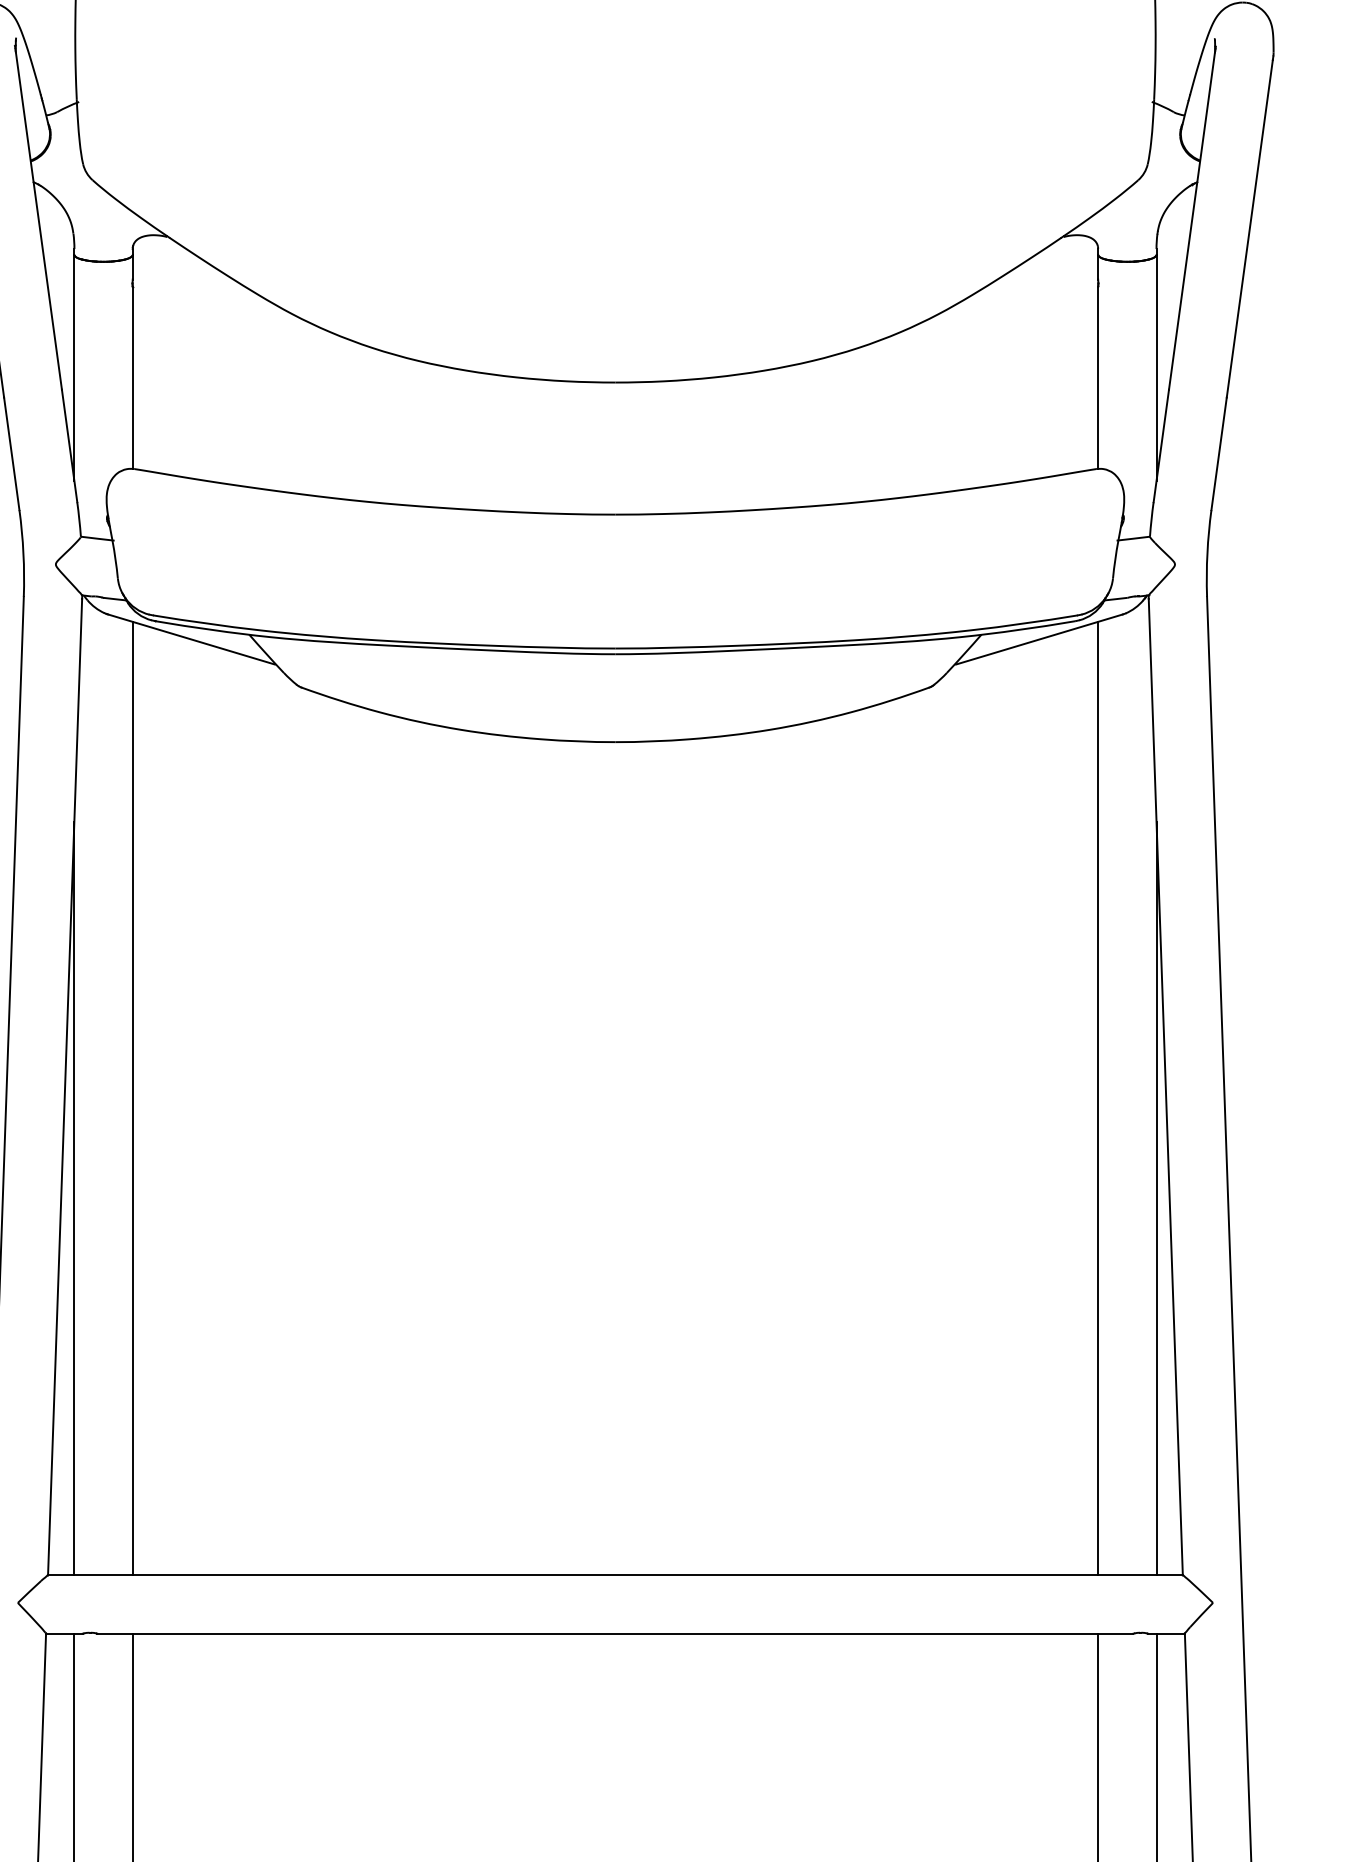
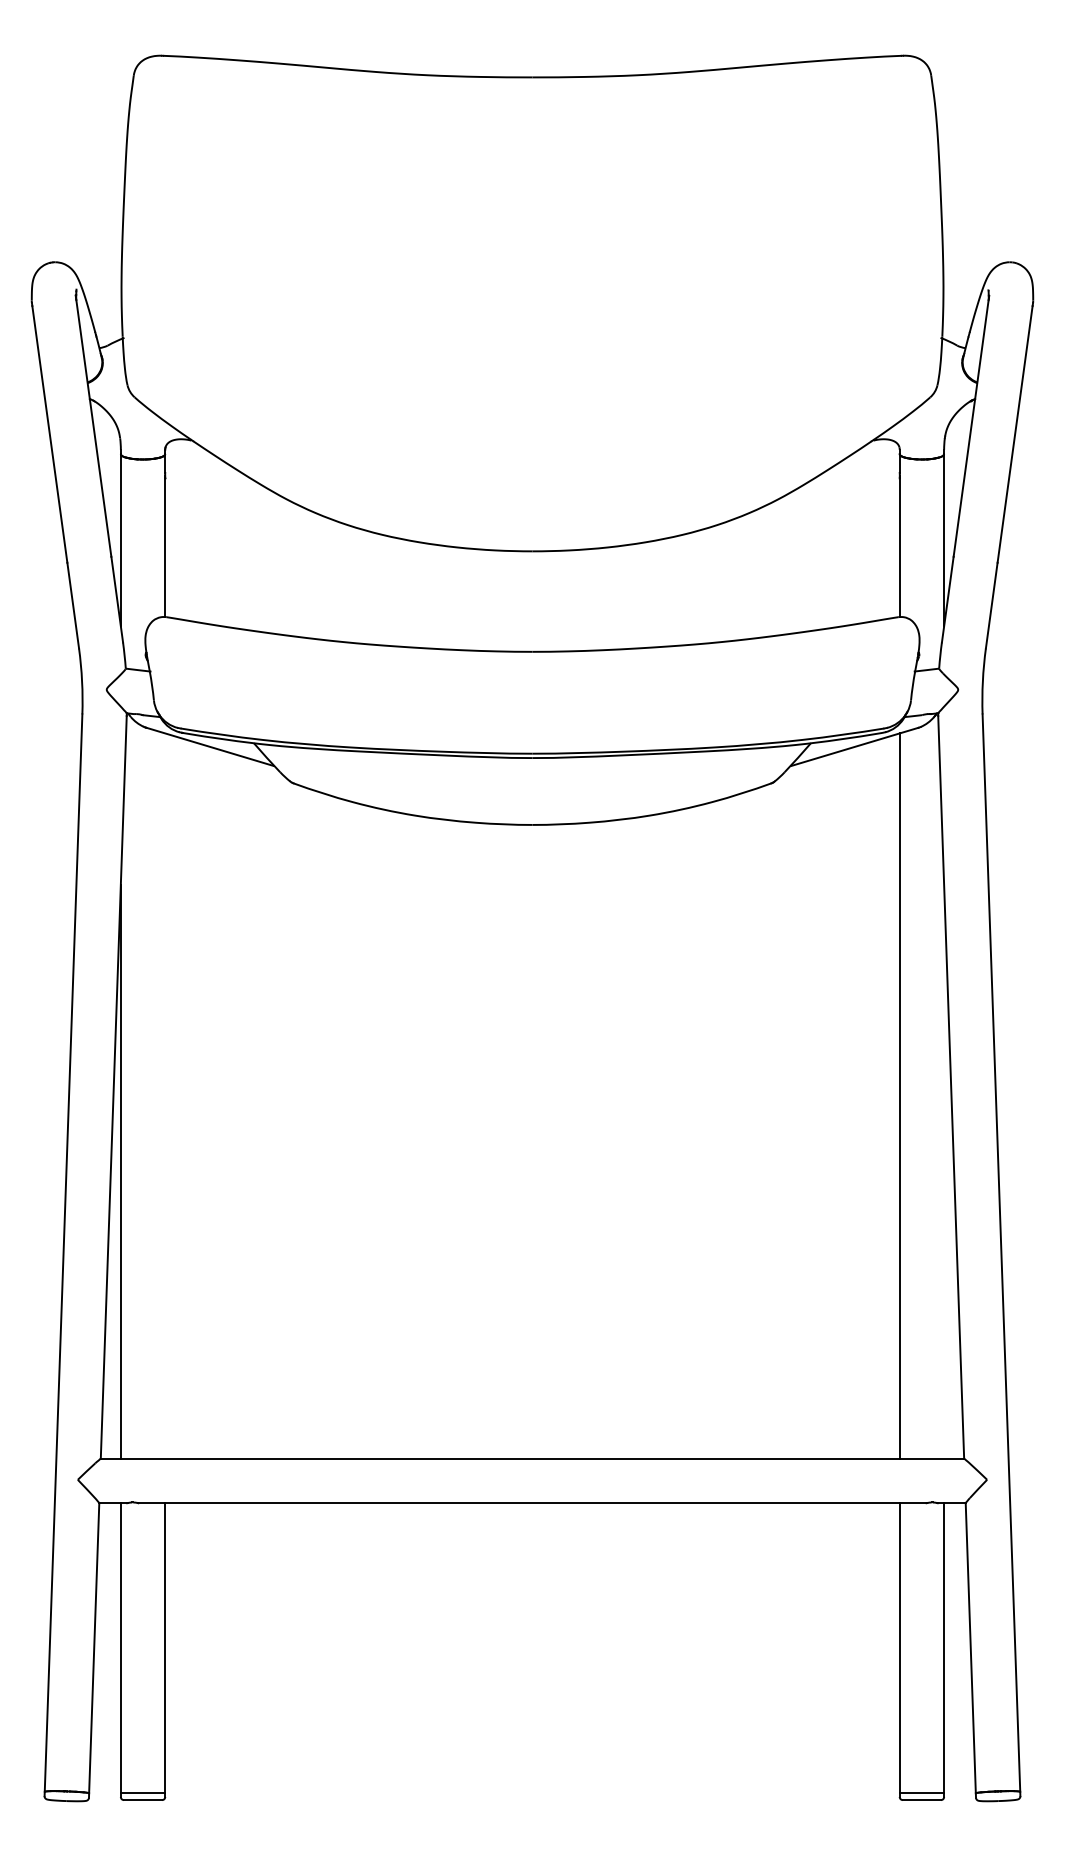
line: (133, 1097) -> (165, 1095), removed
line: (1156, 1197) -> (944, 1171), removed

